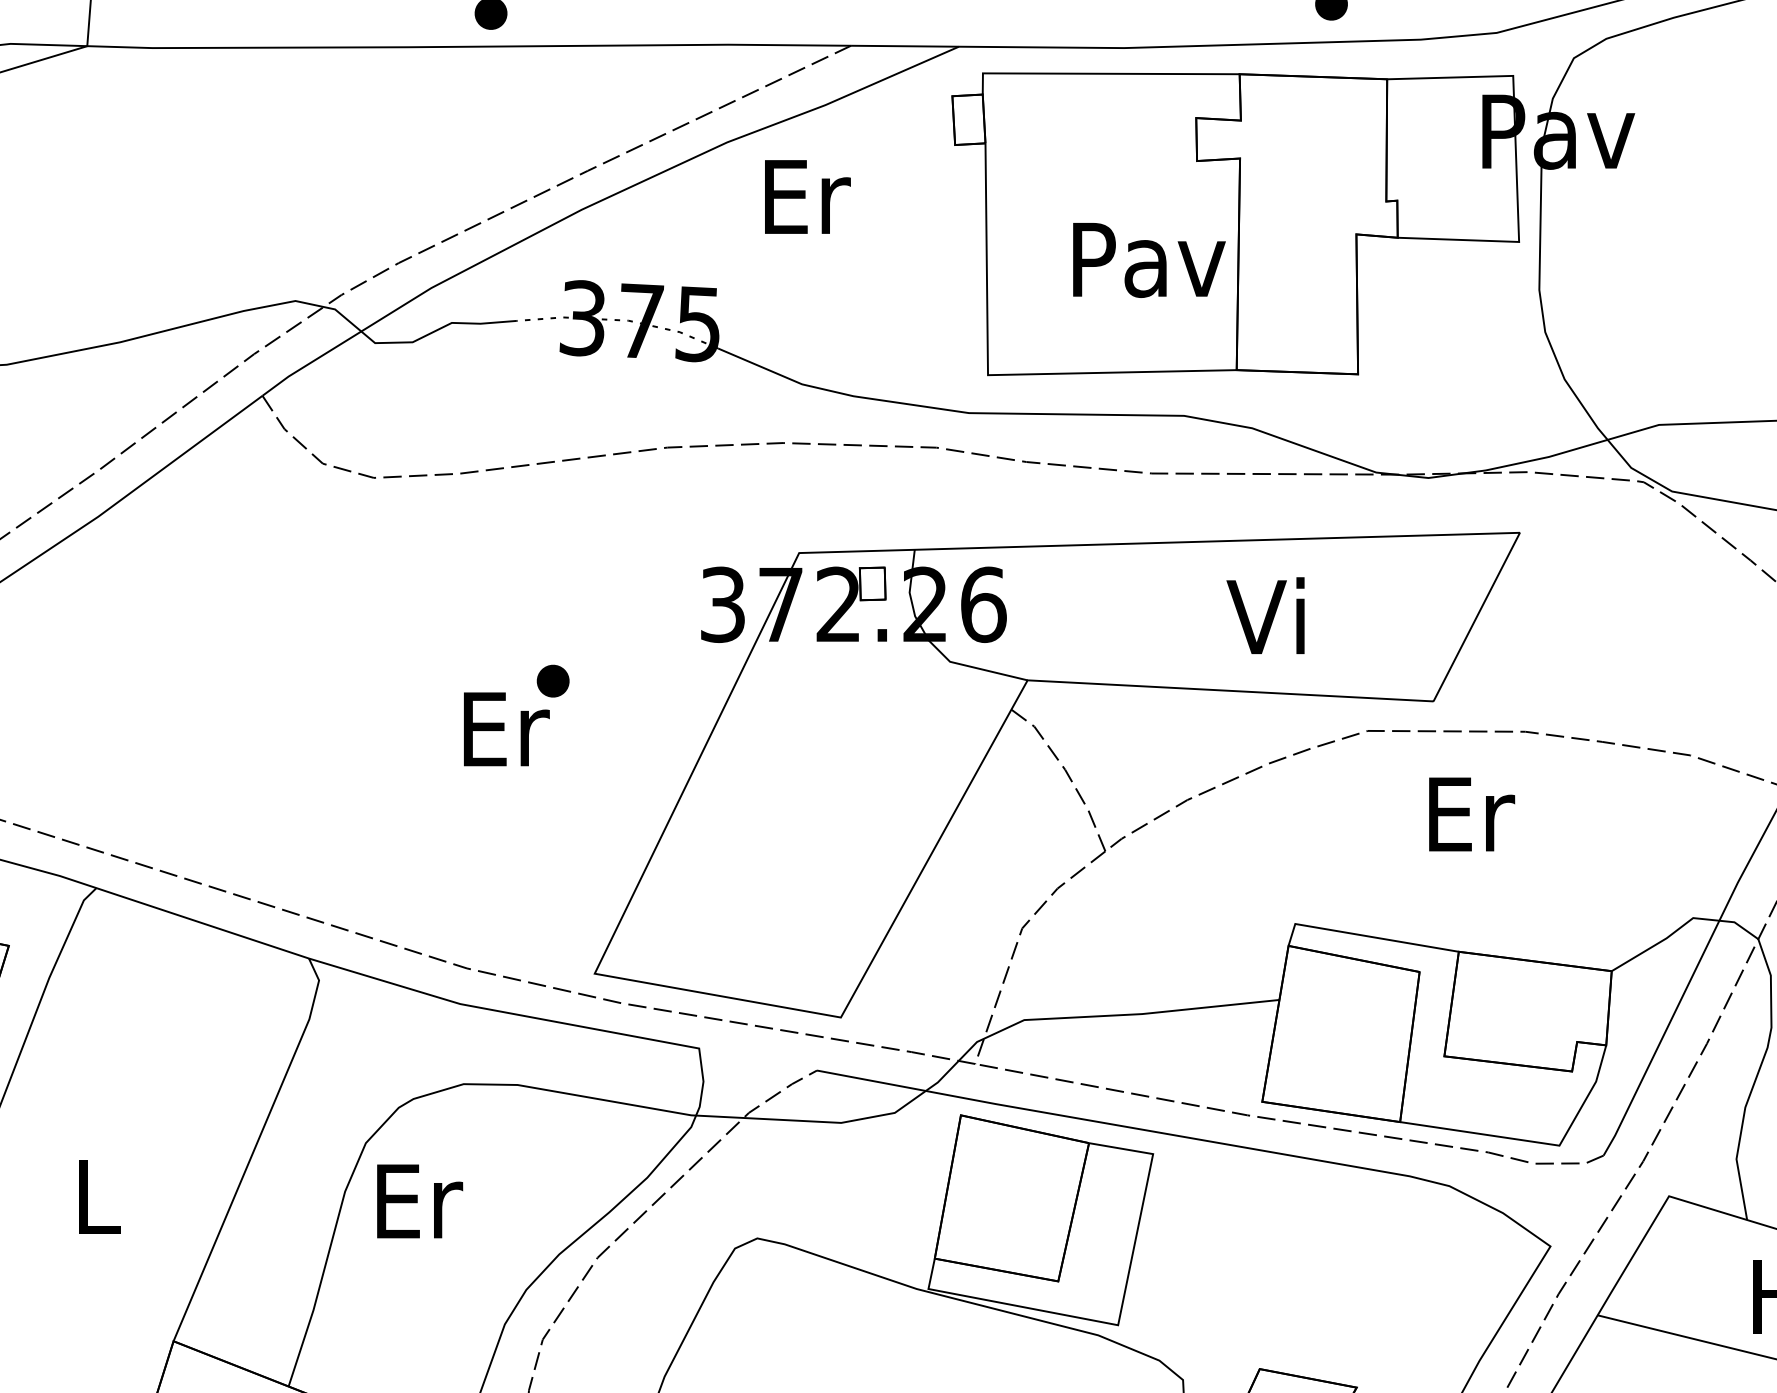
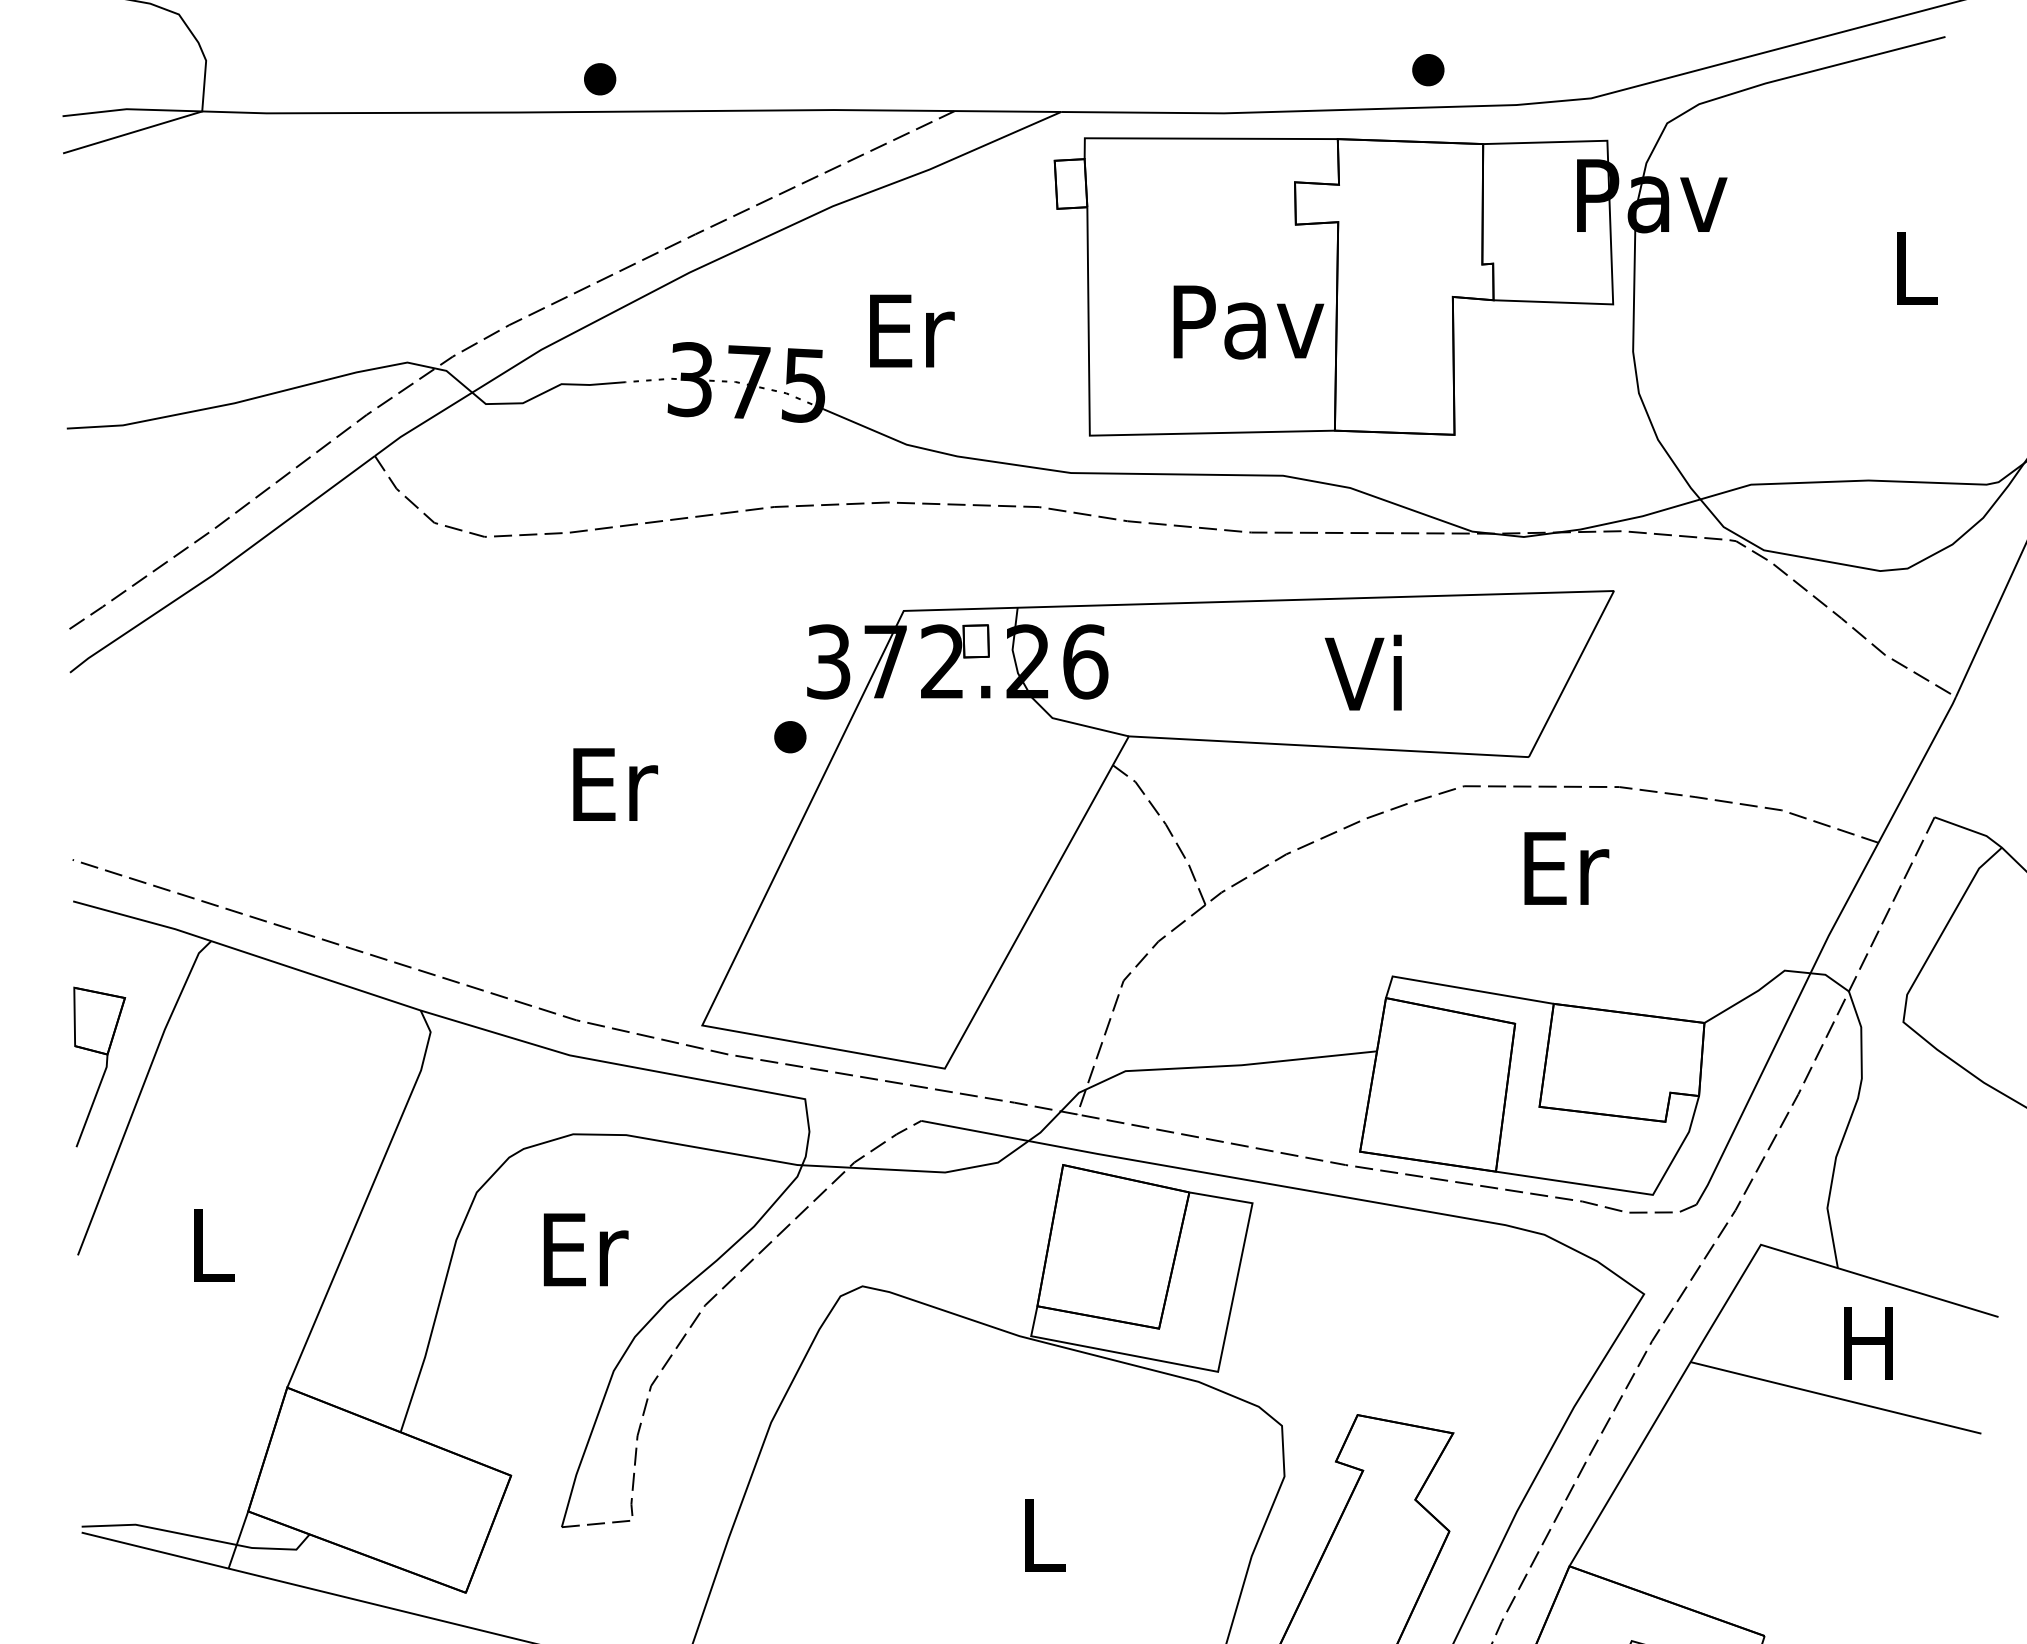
text: (808, 196) -> (912, 330), moved
part: (553, 681) -> (790, 737), moved
text: (419, 1201) -> (585, 1249), moved

